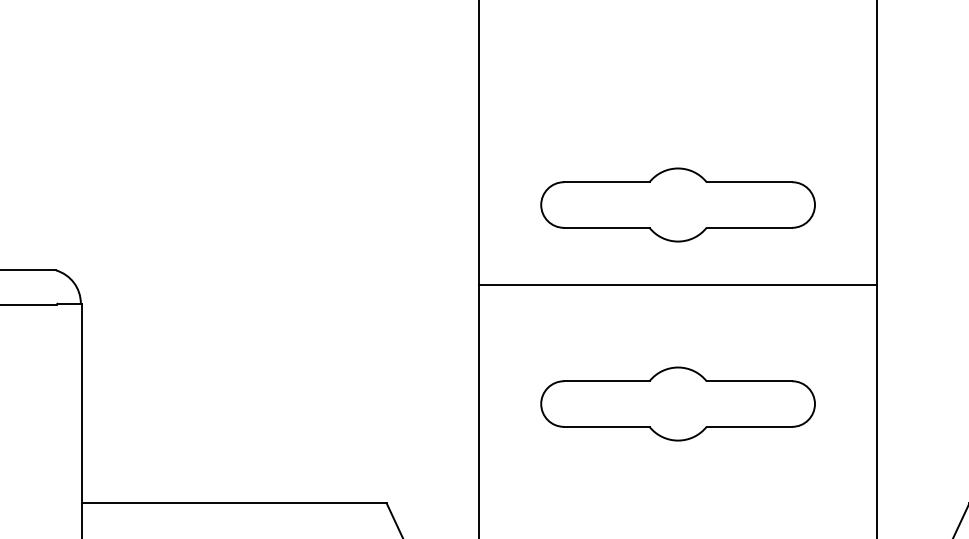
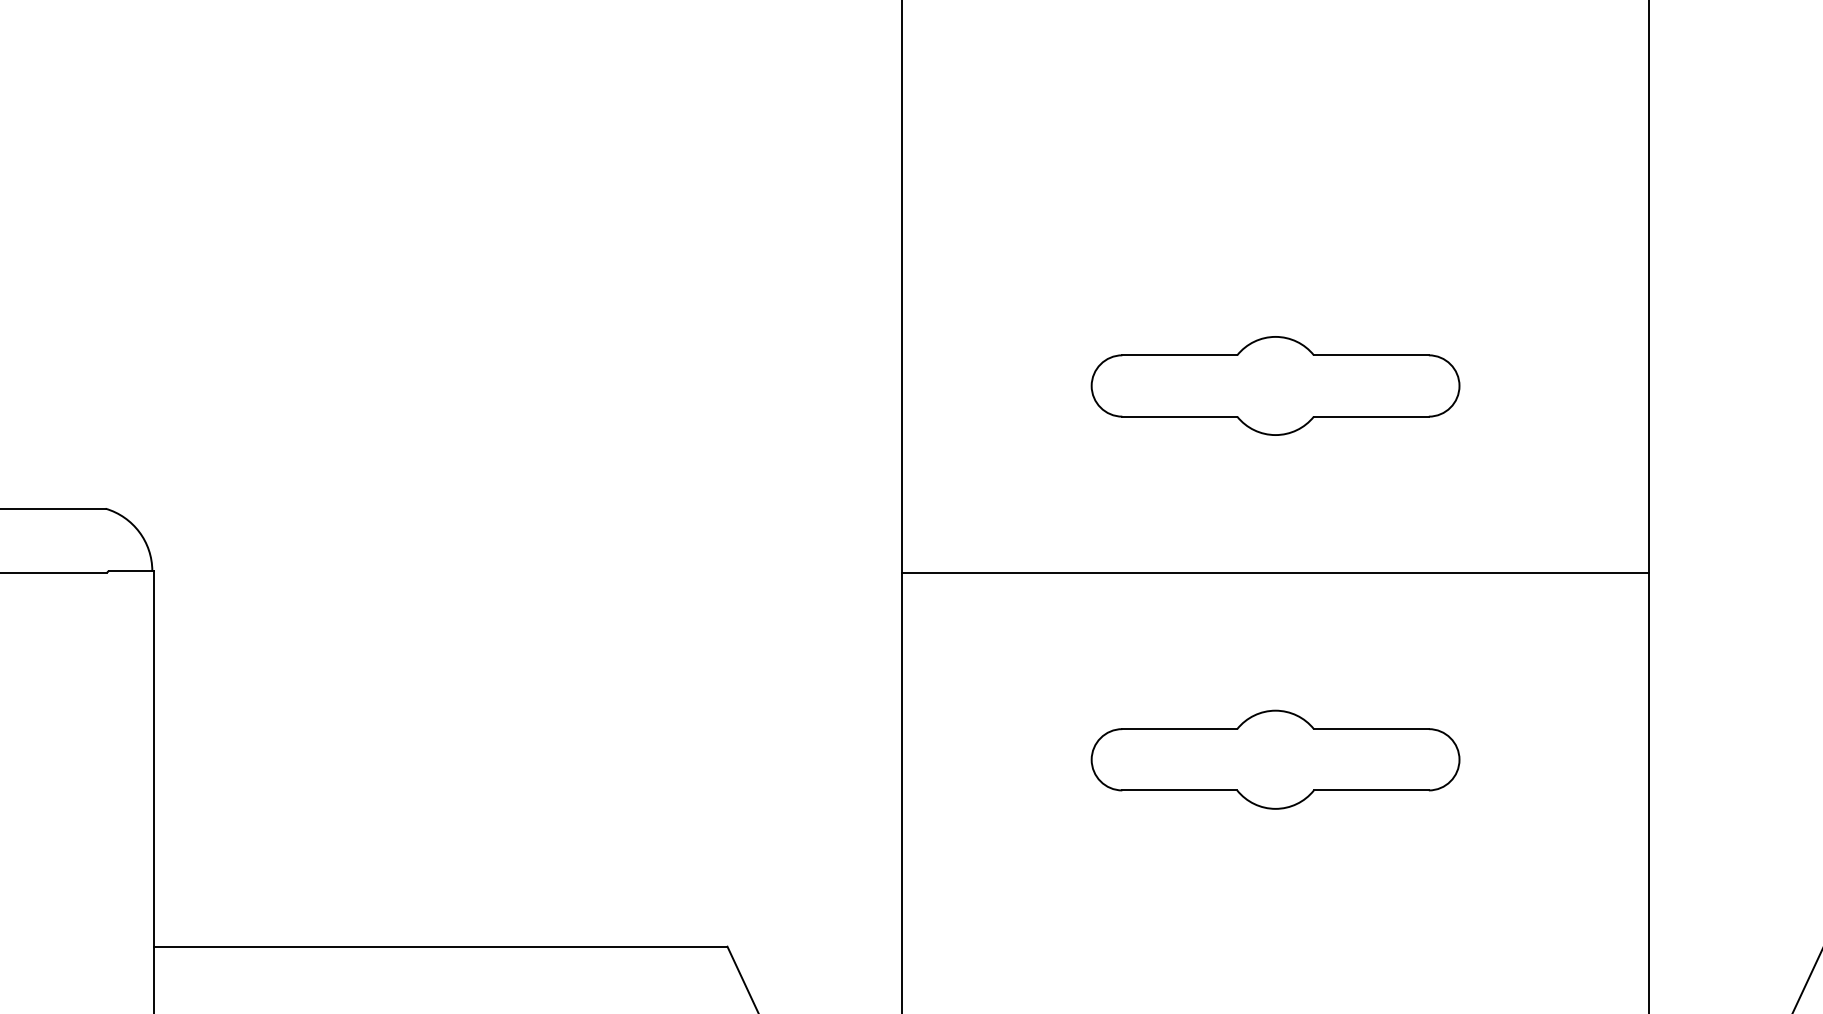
part: (677, 205) -> (1274, 386), size x0.71
line: (677, 284) -> (1274, 572), moved
part: (677, 403) -> (1274, 759), size x0.71

